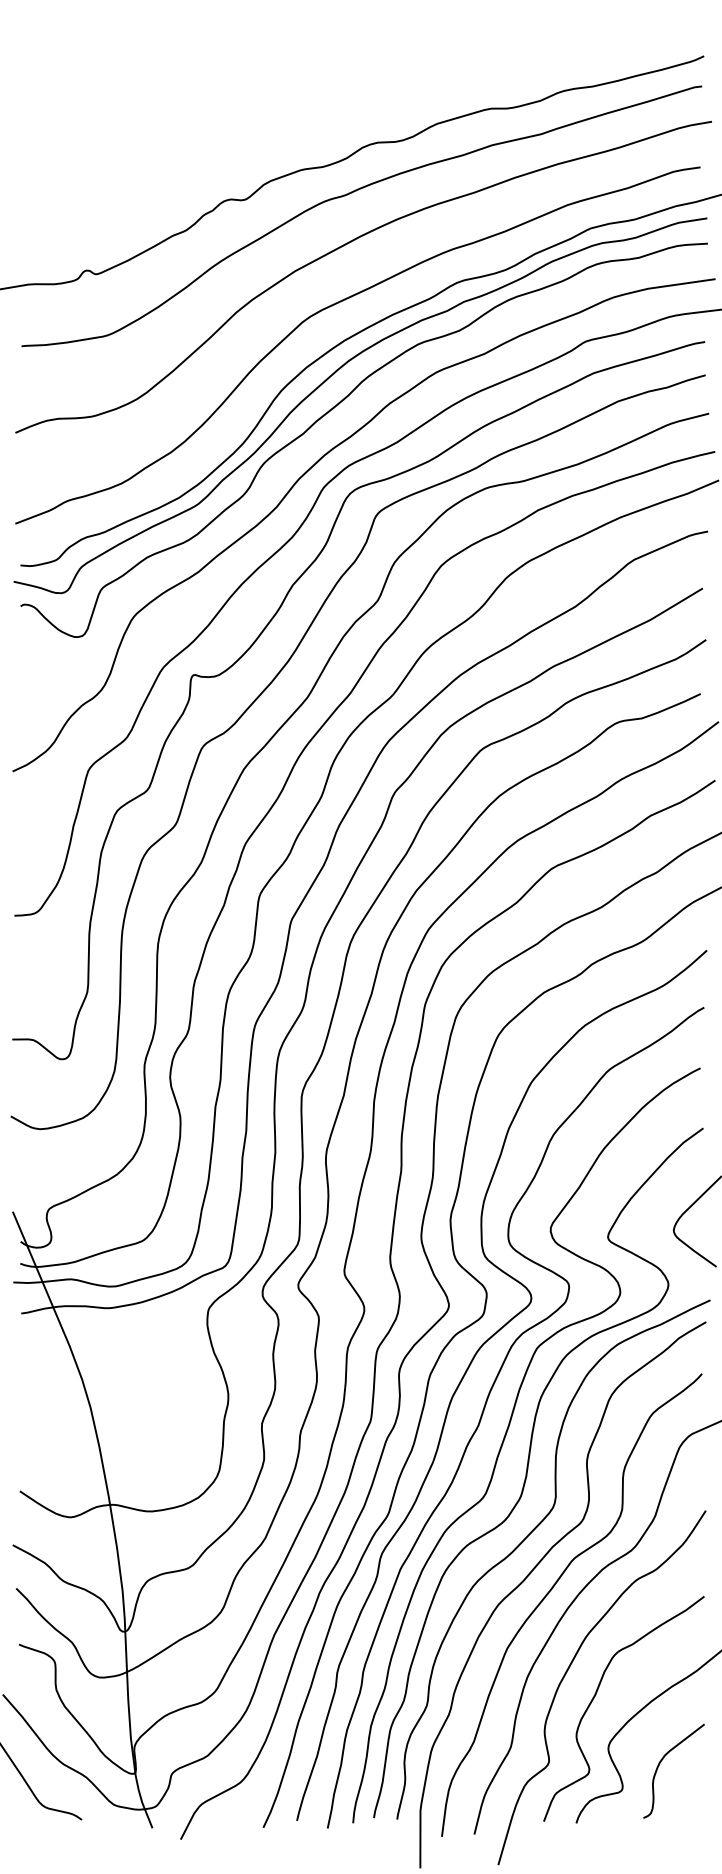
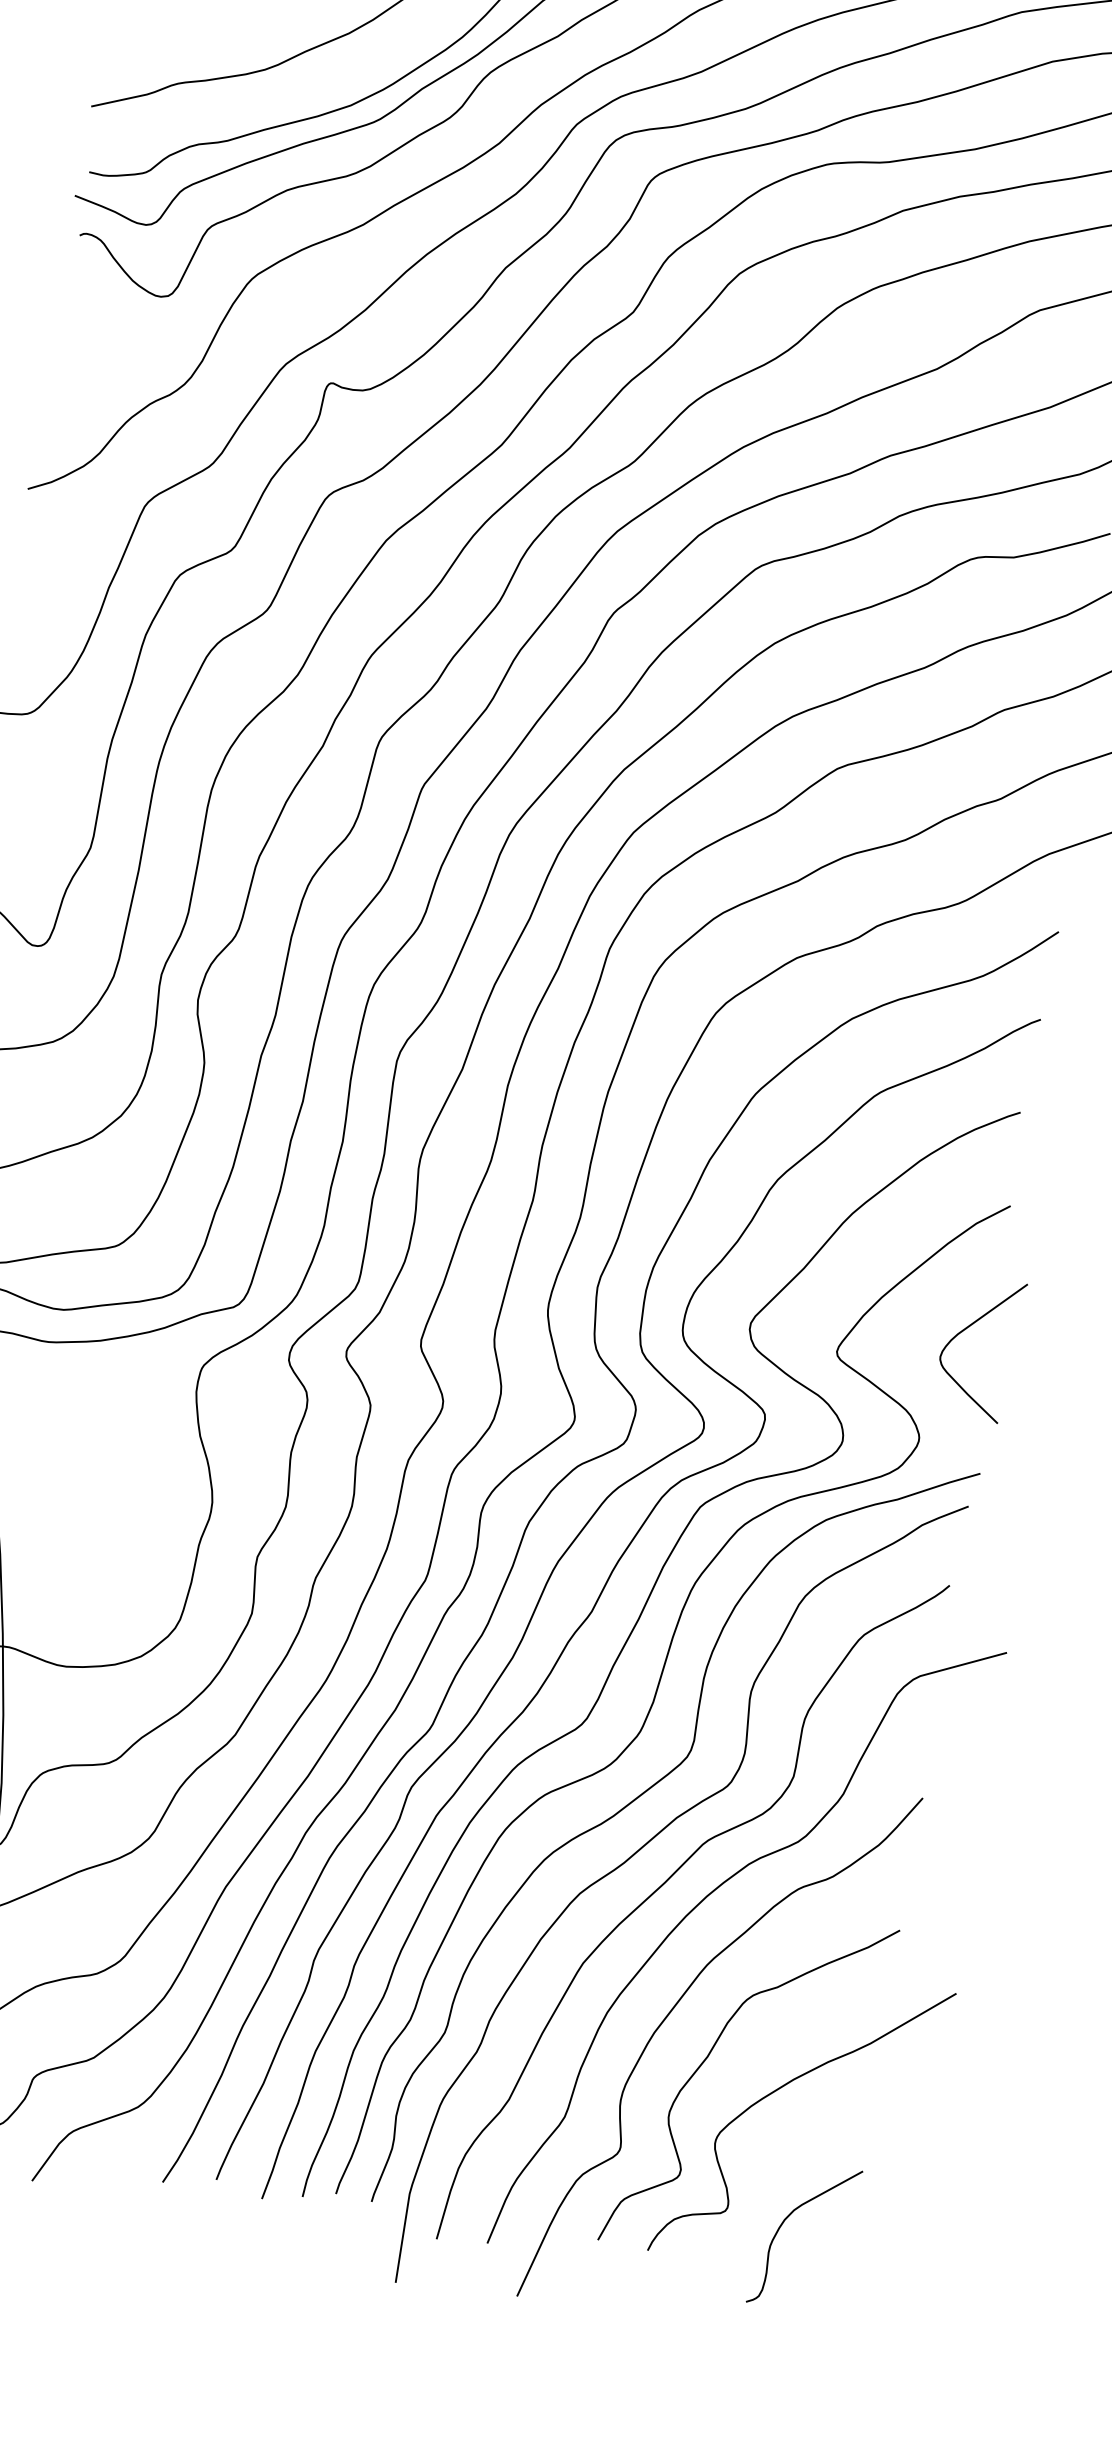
curve: (661, 1762) -> (787, 2220), moved

